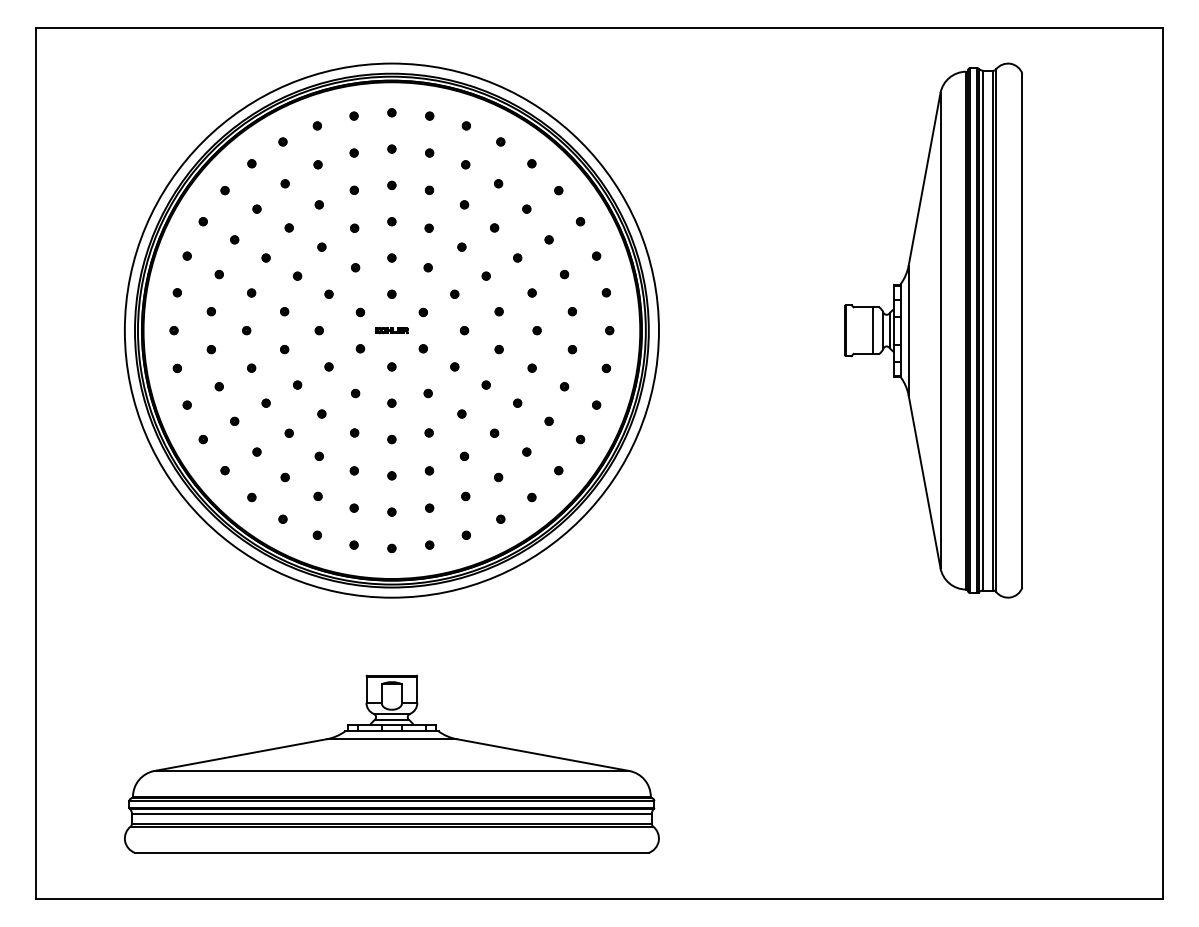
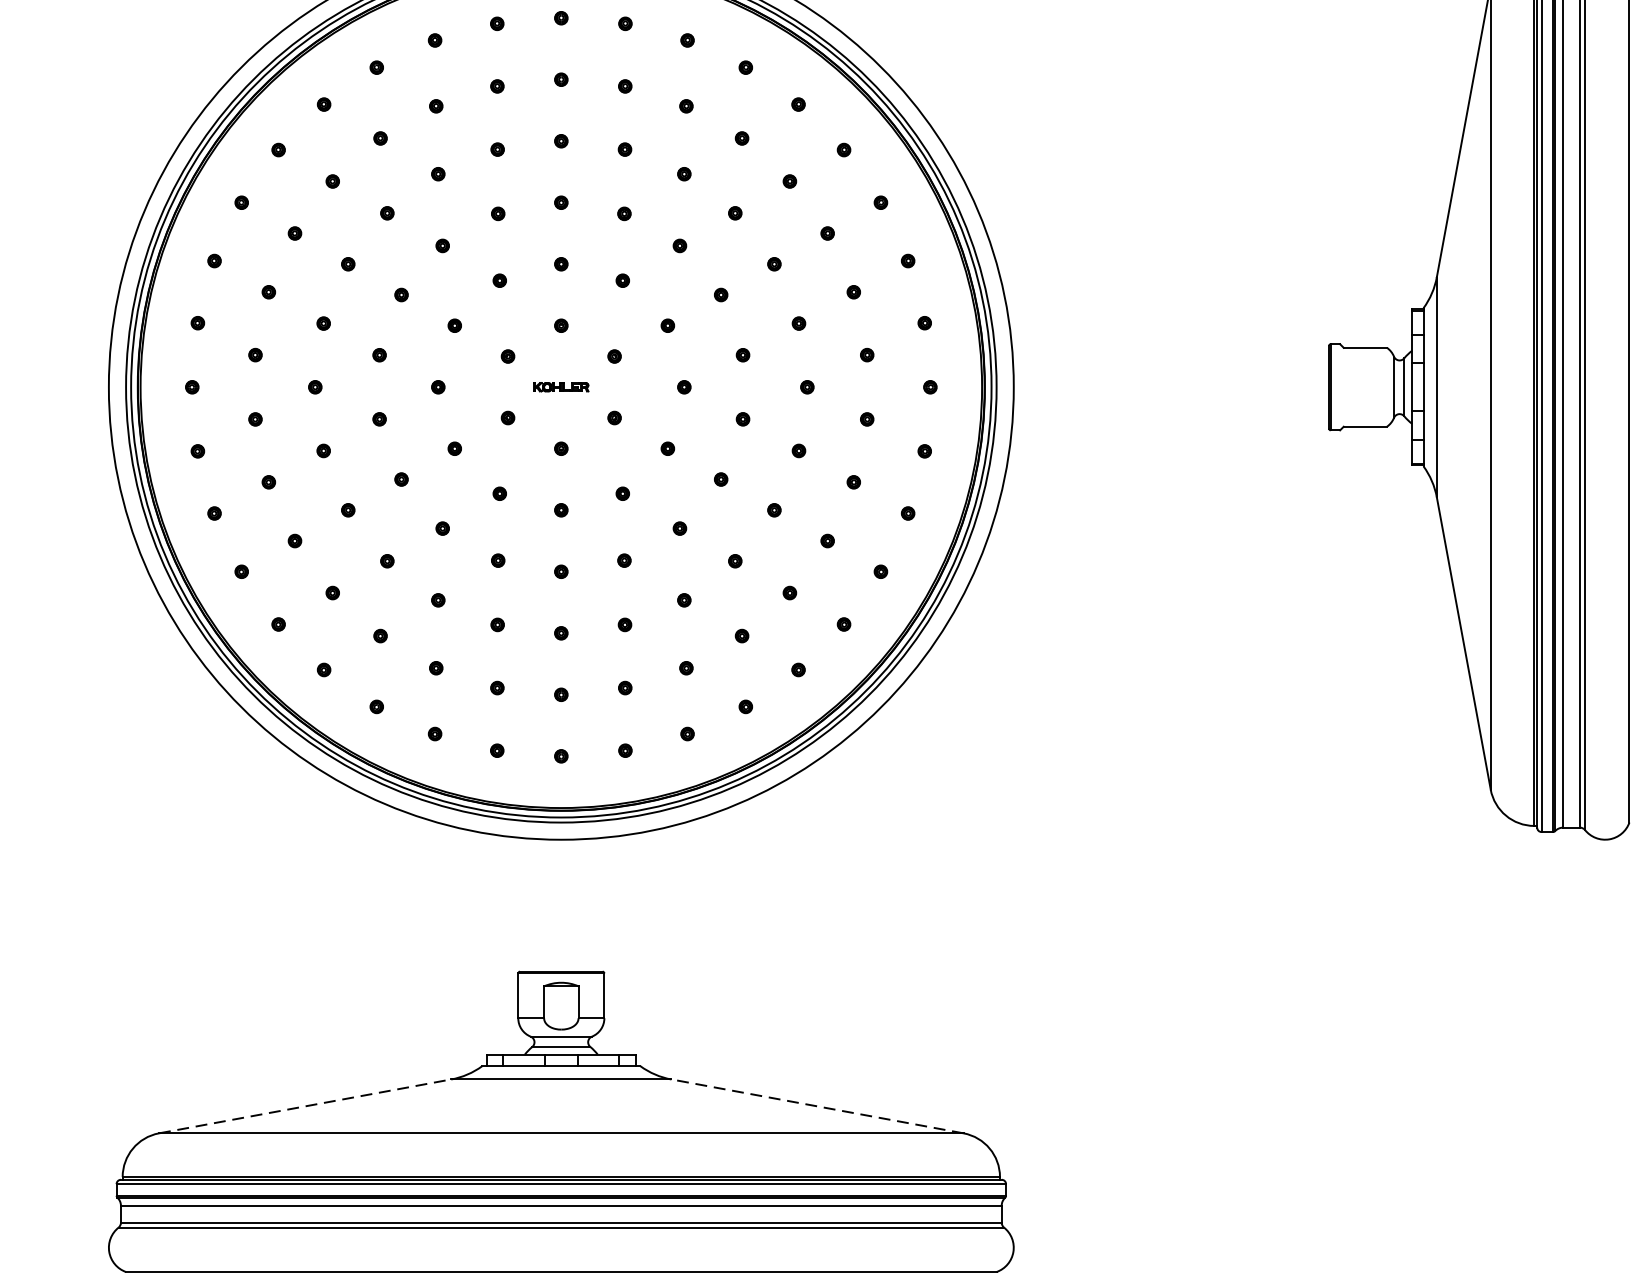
line: (872, 330) -> (1375, 387), removed
line: (240, 755) -> (304, 1107), solid -> dashed
line: (543, 755) -> (818, 1107), solid -> dashed

